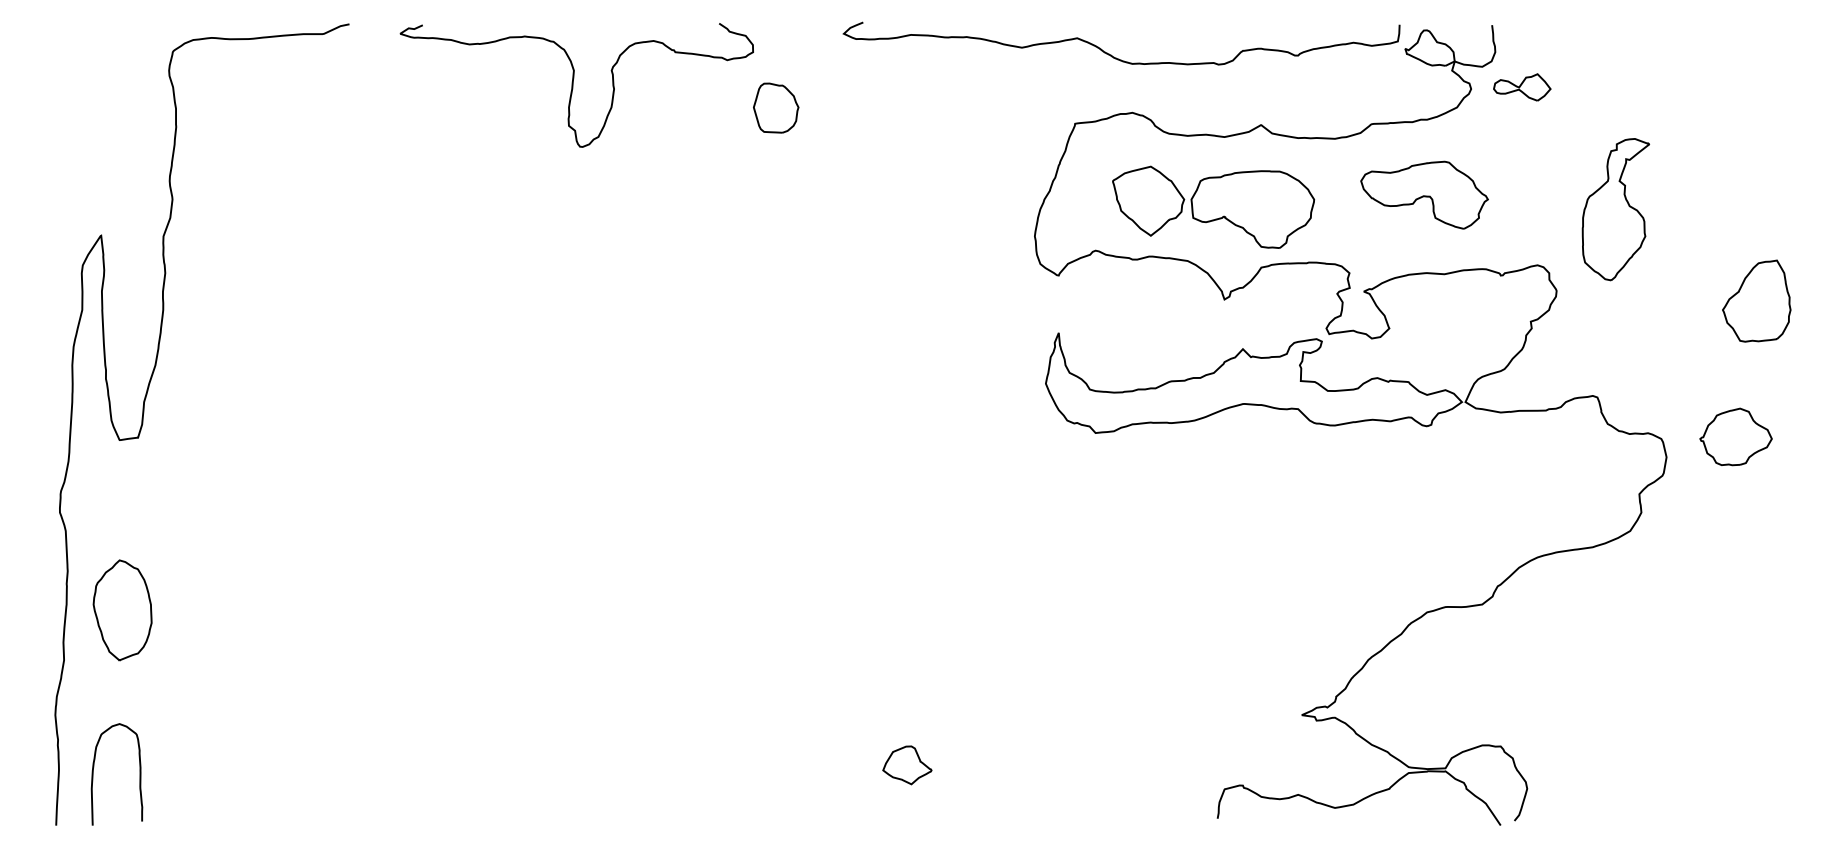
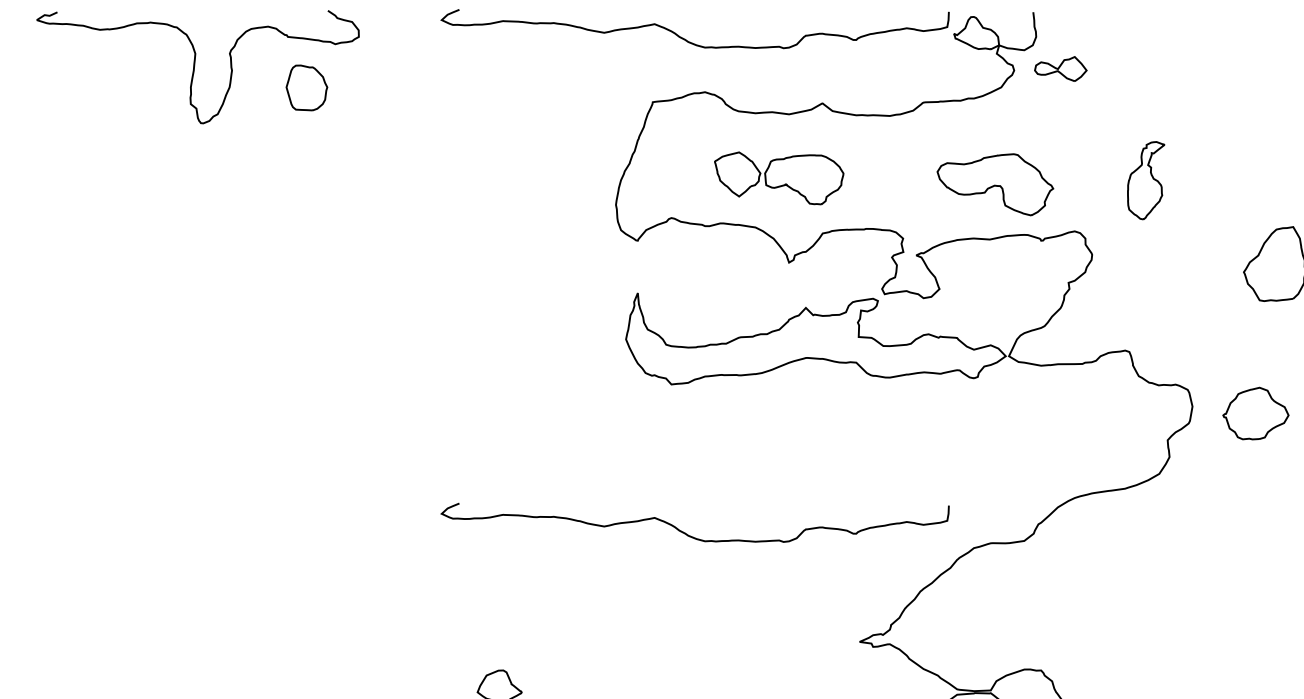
part: (776, 107) -> (307, 87), moved
part: (1424, 194) -> (995, 184), moved
part: (1213, 206) -> (779, 177), size x0.7
part: (1615, 209) -> (1145, 180), size x0.6
part: (1735, 436) -> (1255, 413), moved
curve: (1114, 597) -> (688, 534), added

